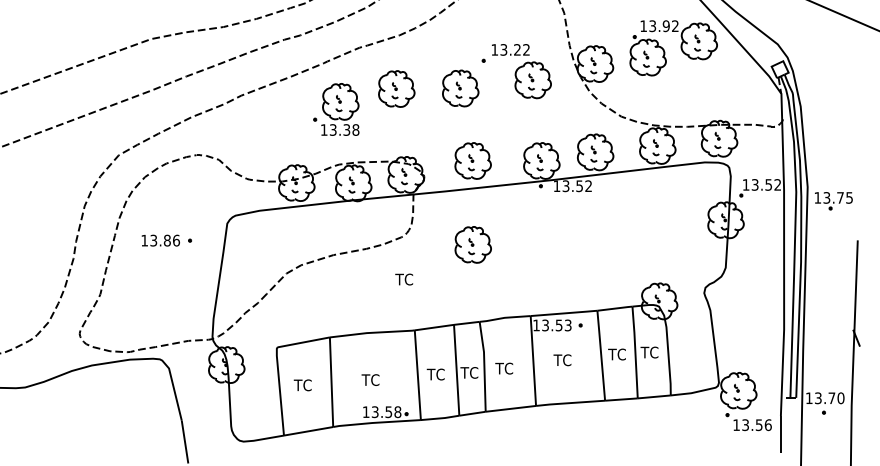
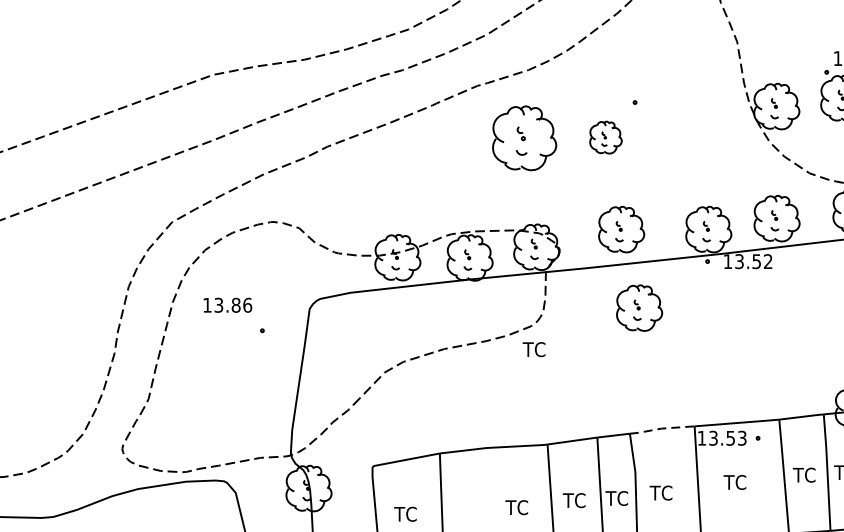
part: (521, 71) -> (682, 116), removed
part: (396, 88) -> (524, 137), size x1.4
part: (460, 88) -> (605, 137), size x0.7
part: (336, 109) -> (448, 164), removed
text: (160, 240) -> (227, 305), moved
part: (472, 244) -> (638, 307), moved
text: (404, 279) -> (534, 349), moved
line: (504, 317) -> (661, 428), solid -> dashed
text: (370, 379) -> (516, 506), moved

